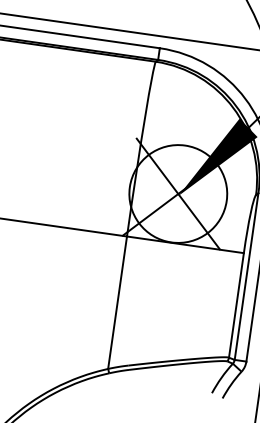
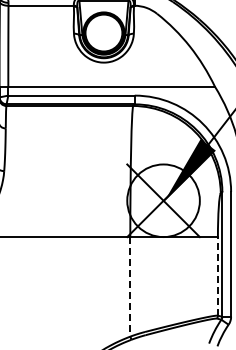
line: (117, 302) -> (130, 286), solid -> dashed
line: (235, 305) -> (217, 276), solid -> dashed

